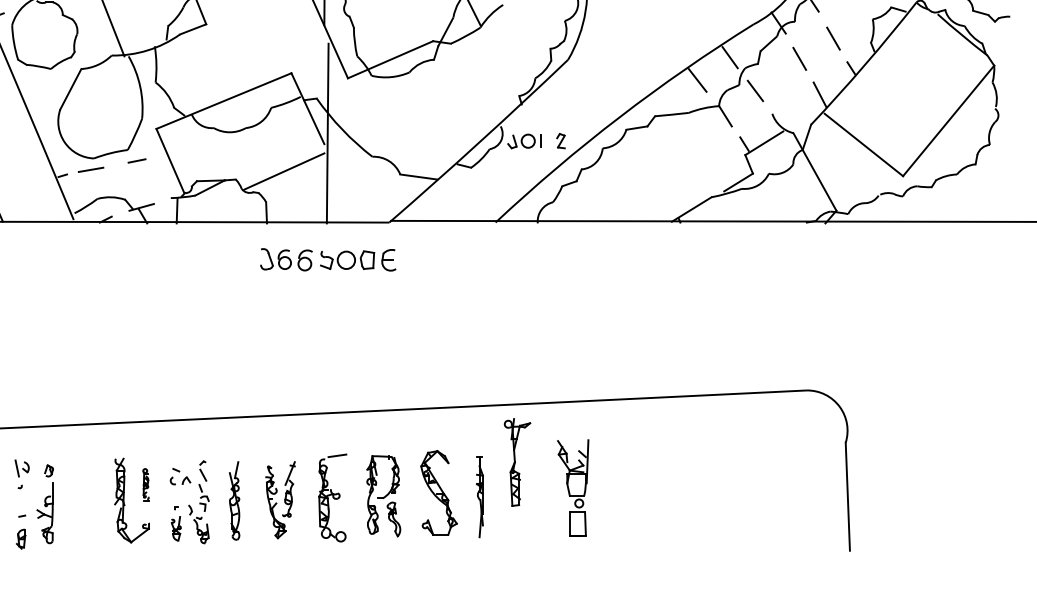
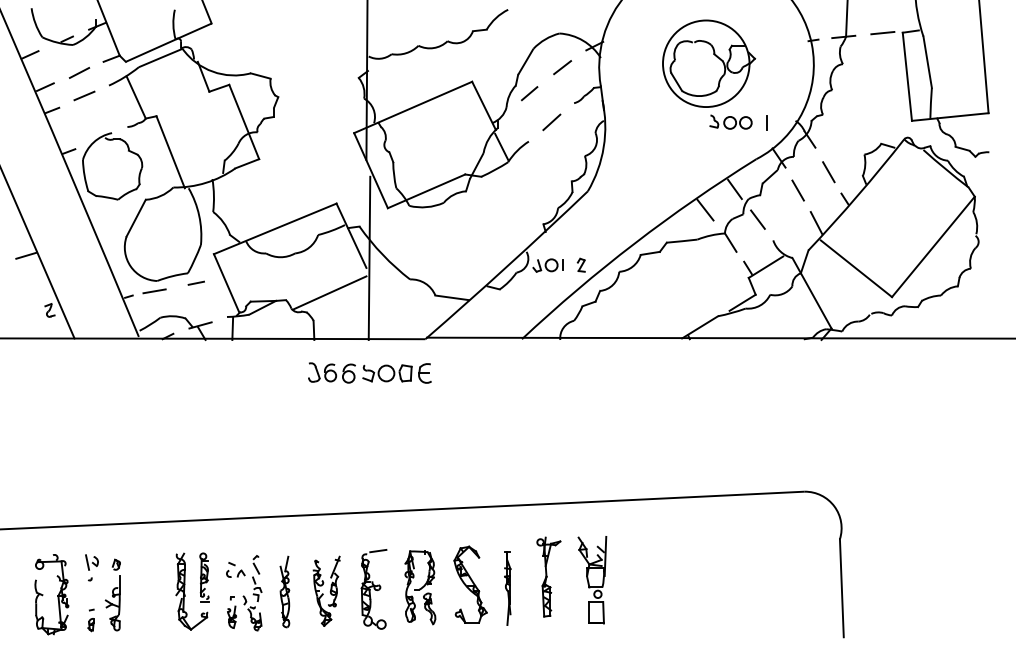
part: (517, 461) -> (548, 576), moved
part: (146, 484) -> (204, 577), size x1.67
part: (20, 532) -> (90, 620), size x0.71

